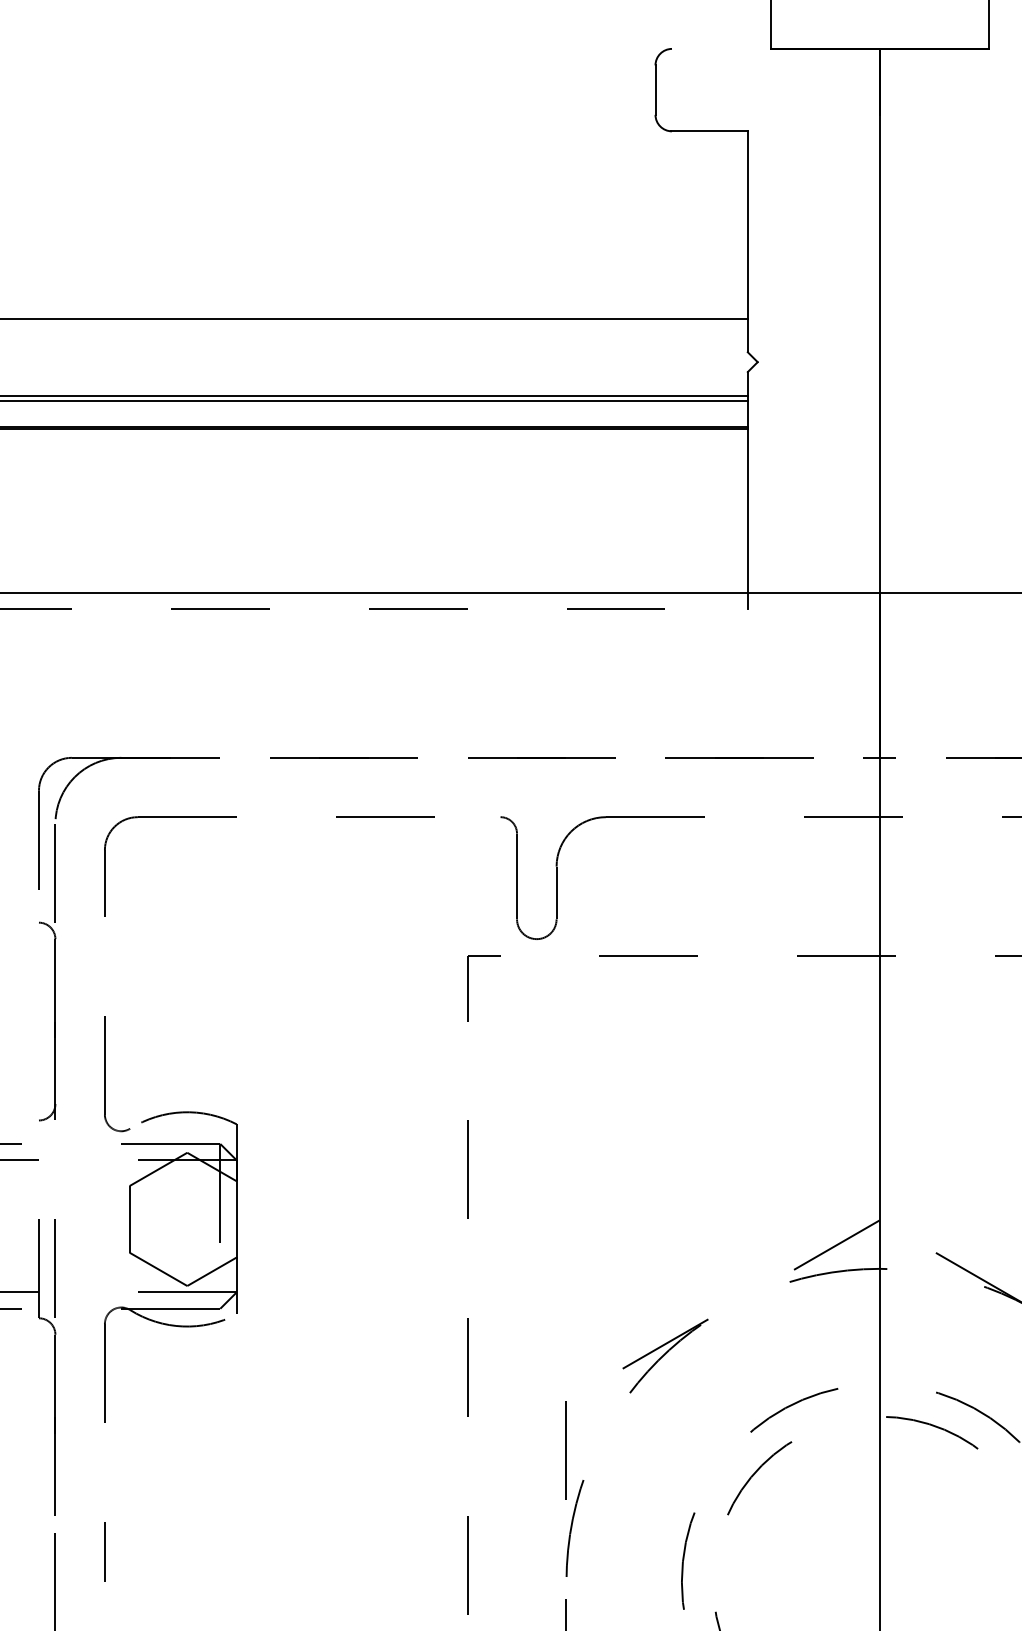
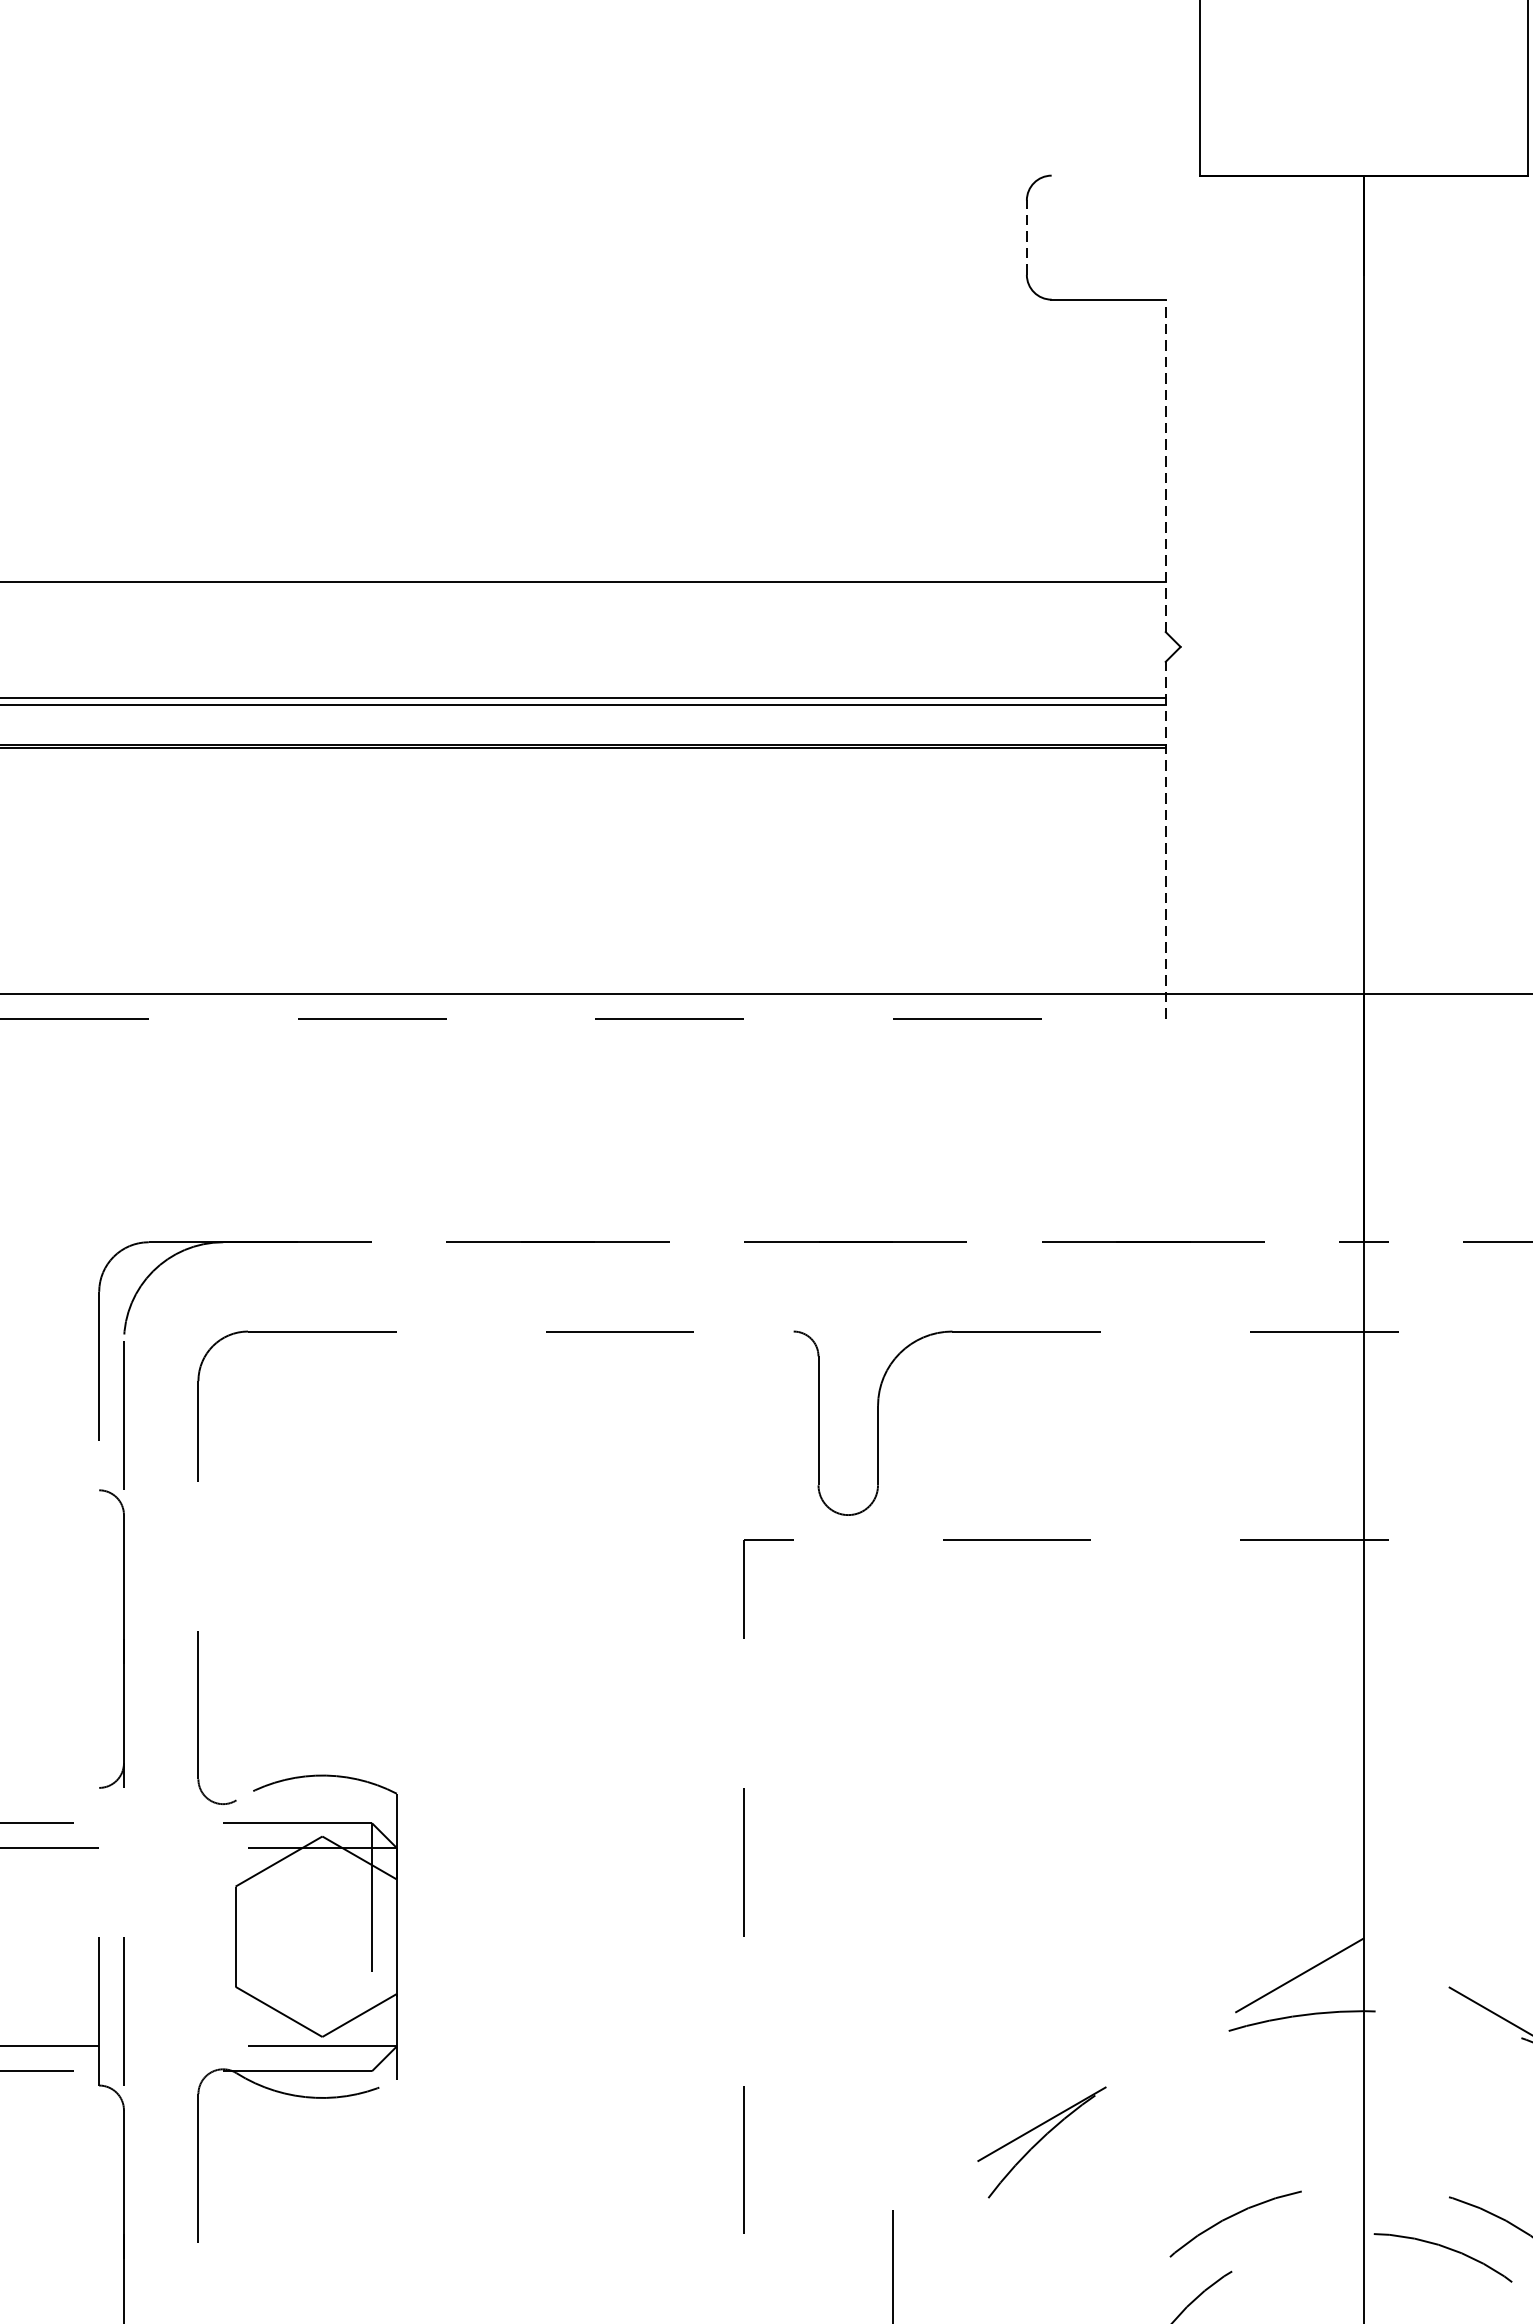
line: (655, 90) -> (1026, 238), solid -> dashed
line: (747, 241) -> (1165, 465), solid -> dashed
line: (747, 490) -> (1165, 840), solid -> dashed

